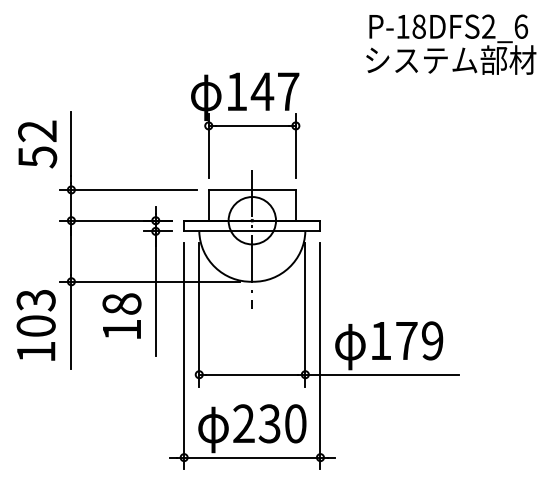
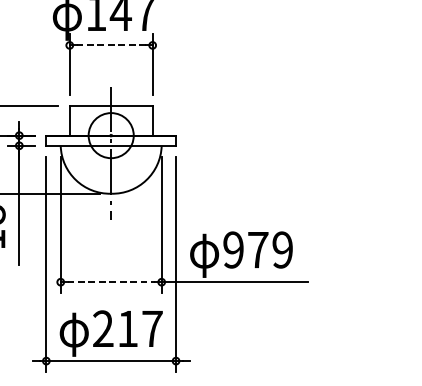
line: (252, 125) -> (111, 45), solid -> dashed
text: (380, 340) -> (233, 249), 179 -> 979
line: (252, 374) -> (111, 281), solid -> dashed
text: (282, 423) -> (139, 328), 230 -> 217

